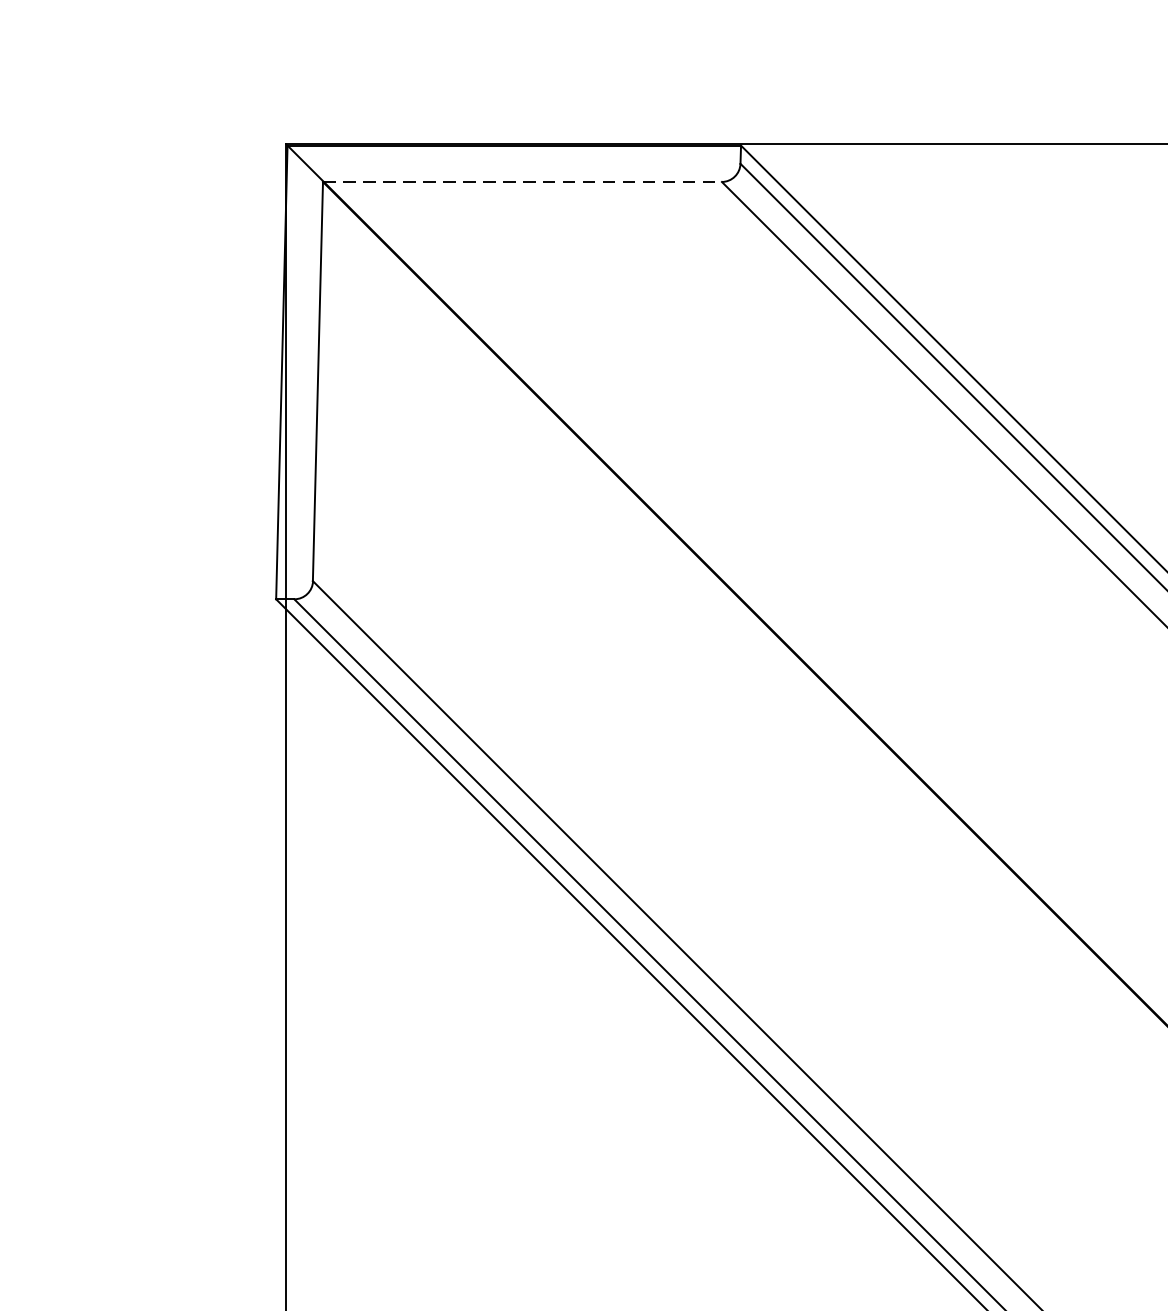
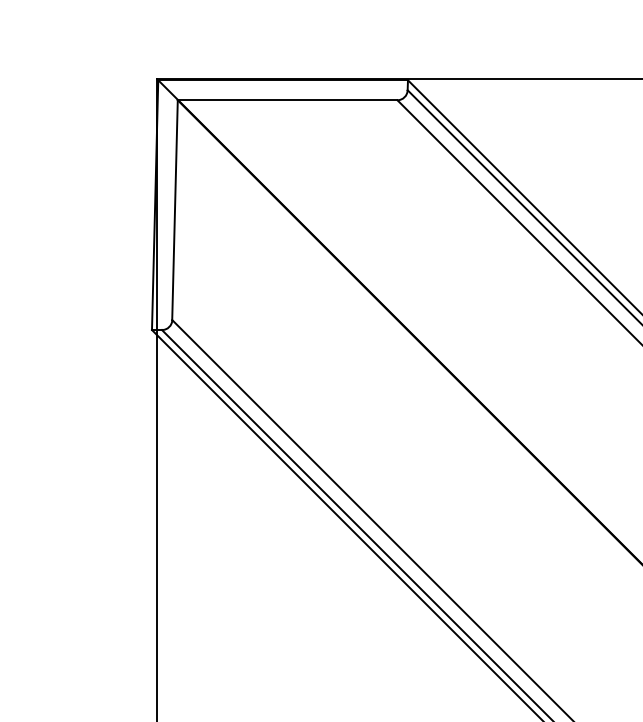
line: (522, 182) -> (287, 100), dashed -> solid

